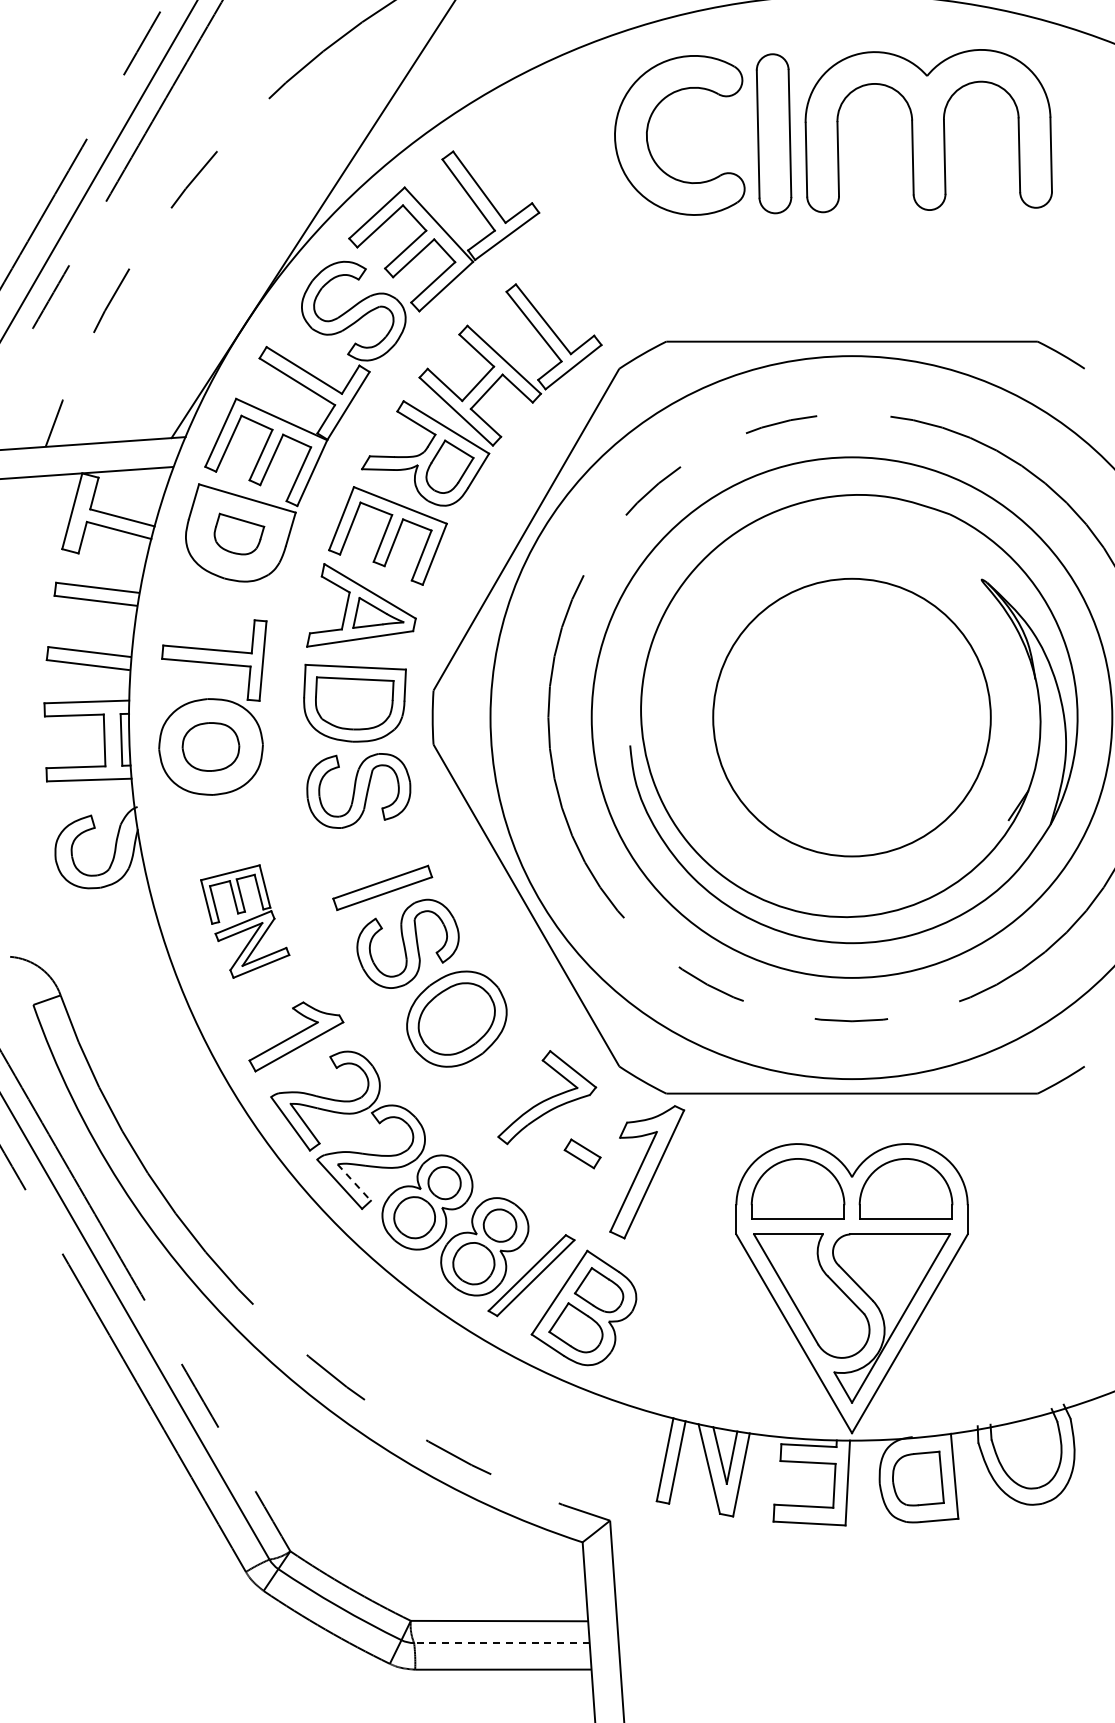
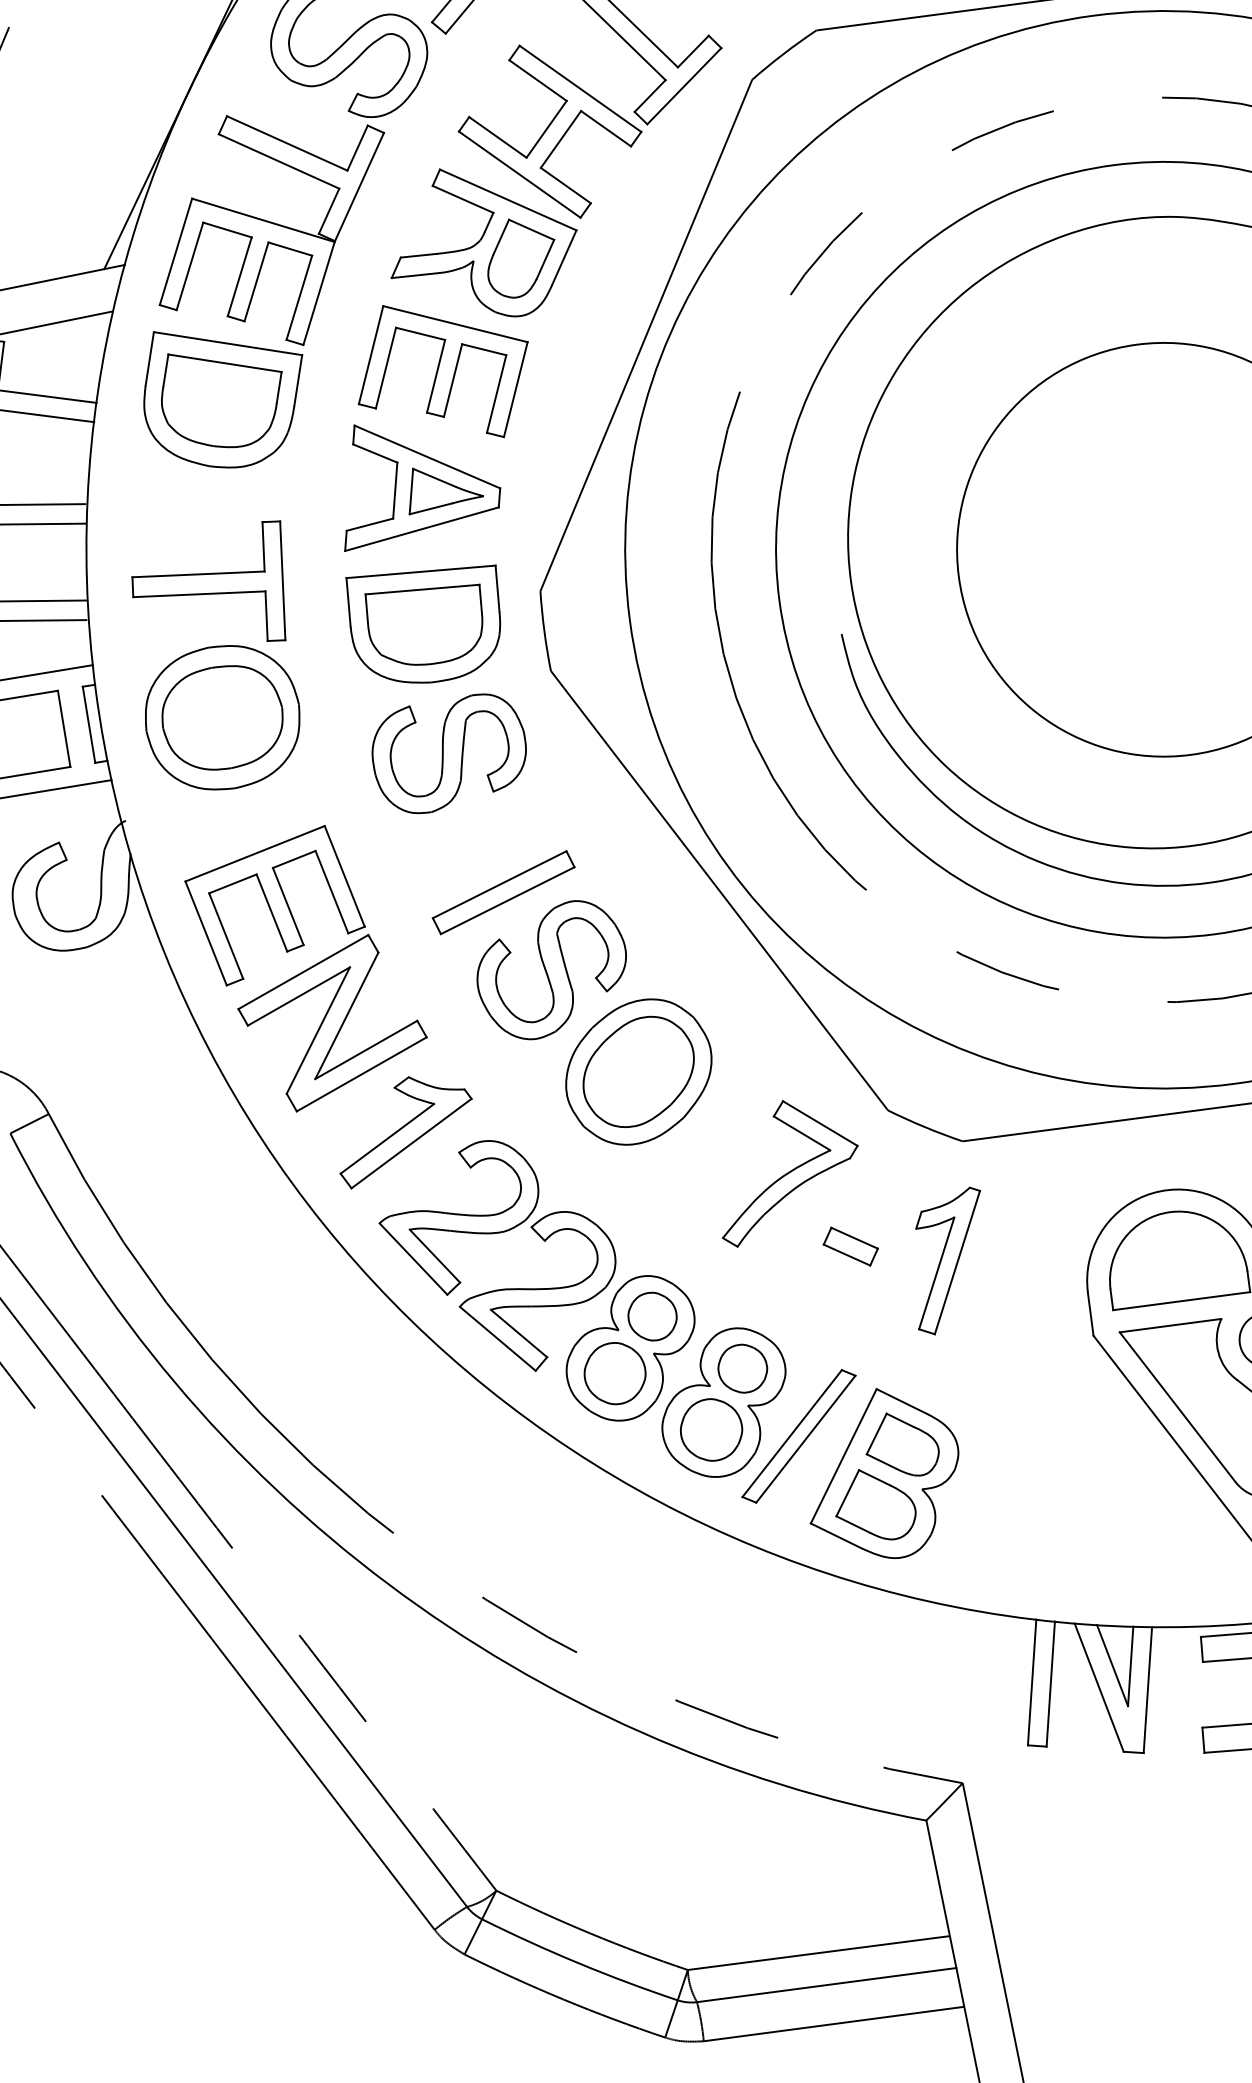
part: (239, 533) -> (223, 396), size x1.67
part: (210, 746) -> (221, 717), size x1.43
part: (244, 921) -> (306, 969), size x1.67
part: (646, 1172) -> (948, 1261), size x0.71
line: (354, 1182) -> (519, 1333), dashed -> solid
line: (501, 1643) -> (826, 1985), dashed -> solid

